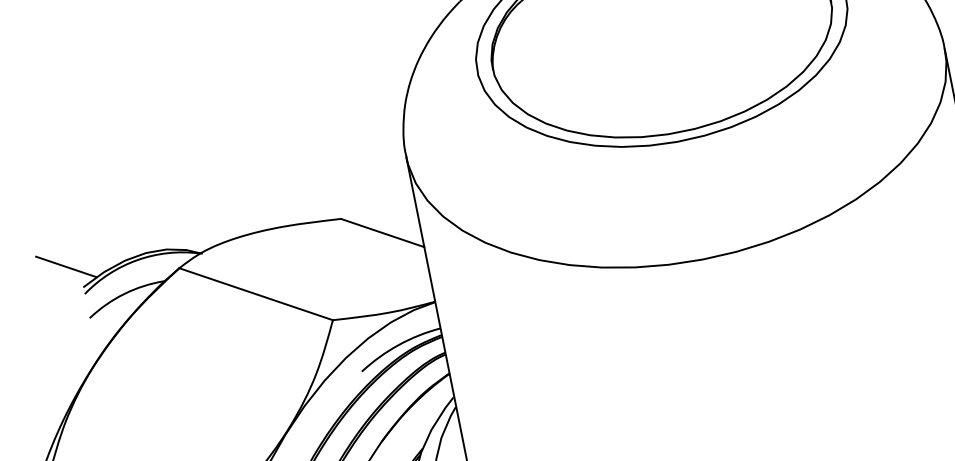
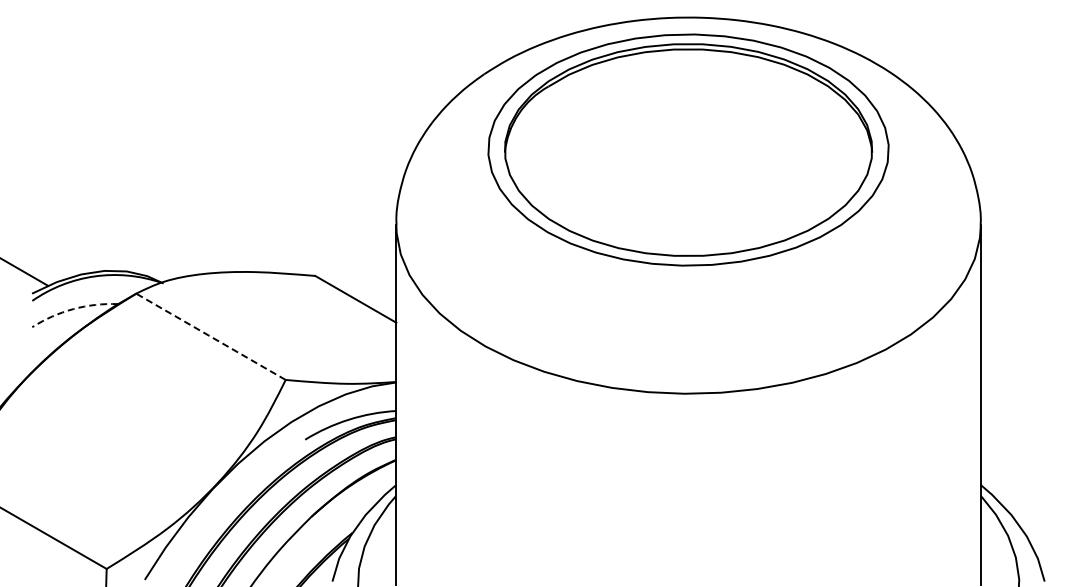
arc: (124, 294) -> (73, 309), solid -> dashed
line: (255, 294) -> (210, 336), solid -> dashed

